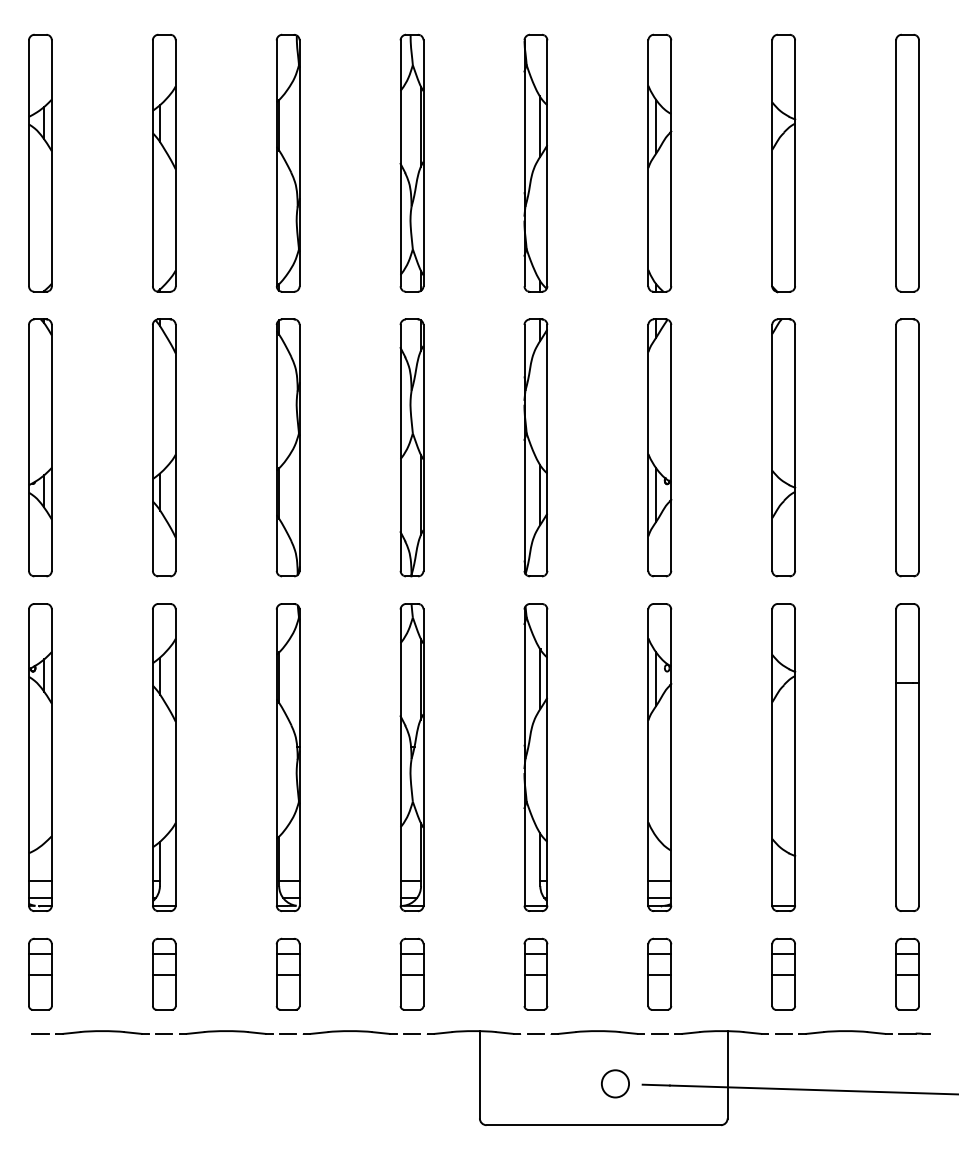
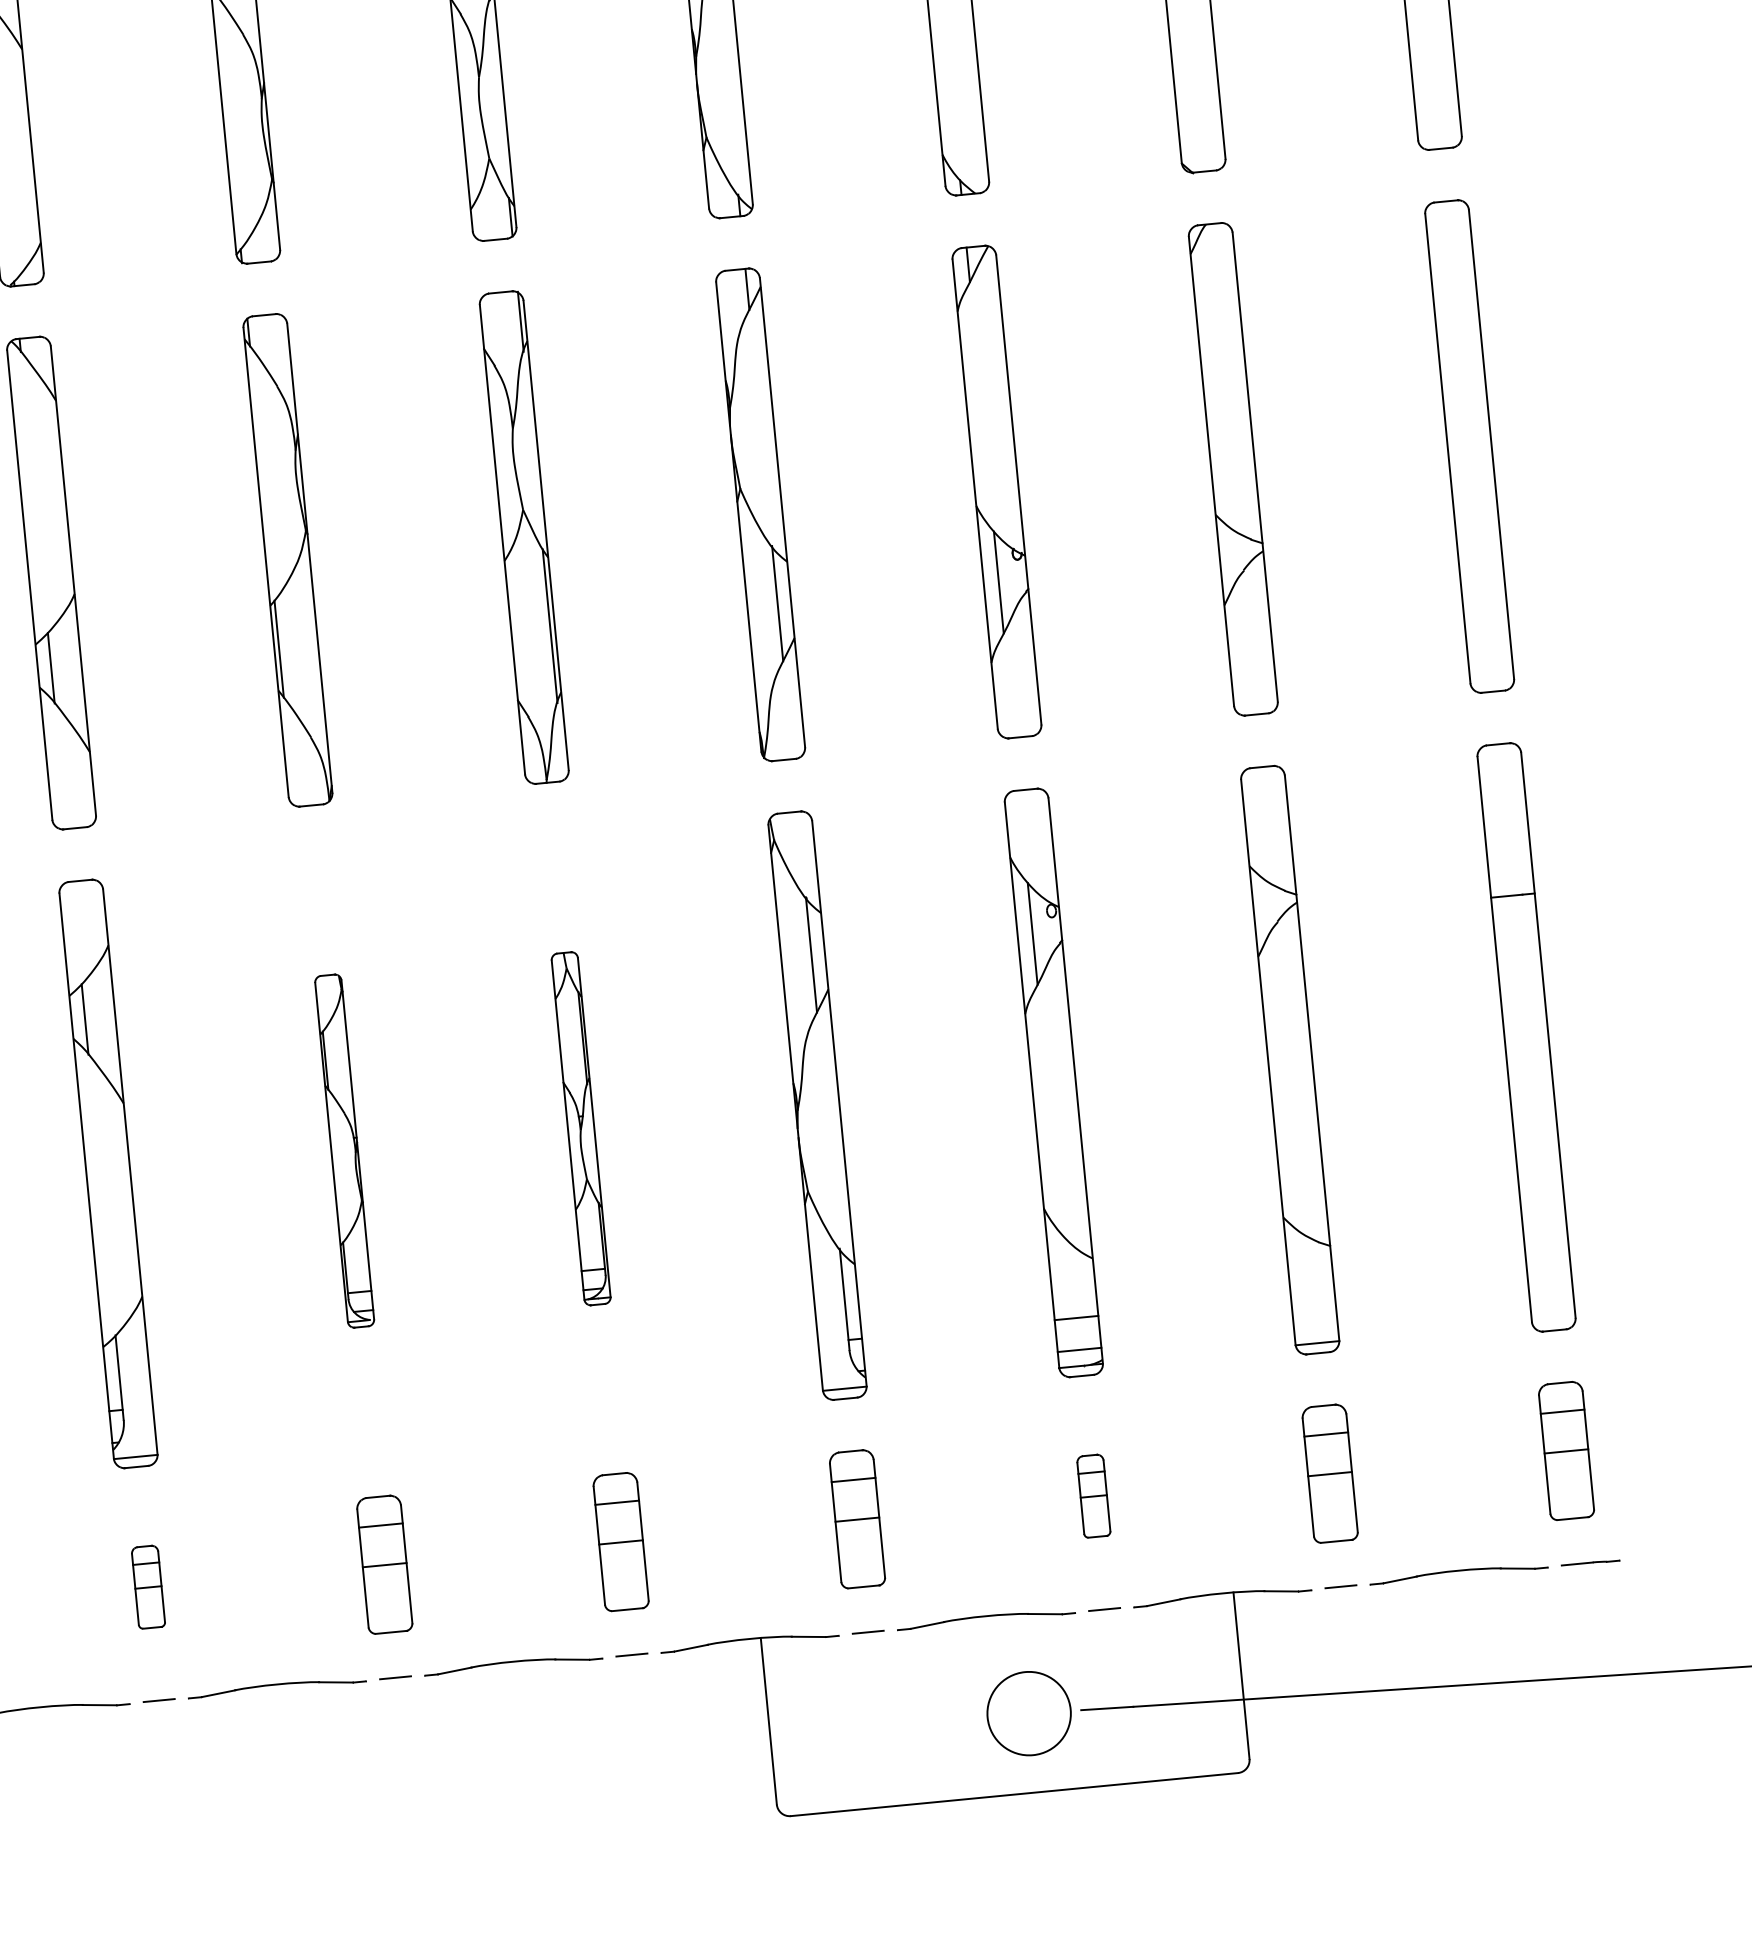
part: (287, 757) -> (343, 1151), size x0.6
part: (411, 757) -> (580, 1128), size x0.6
part: (164, 973) -> (148, 1585), size x0.6
part: (659, 973) -> (1092, 1494), size x0.6
circle: (615, 1083) -> (1029, 1712), size x1.6

